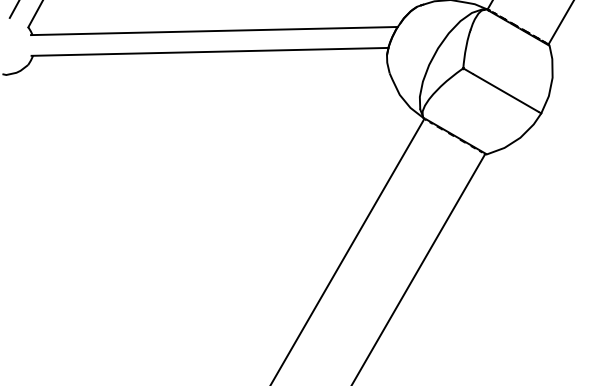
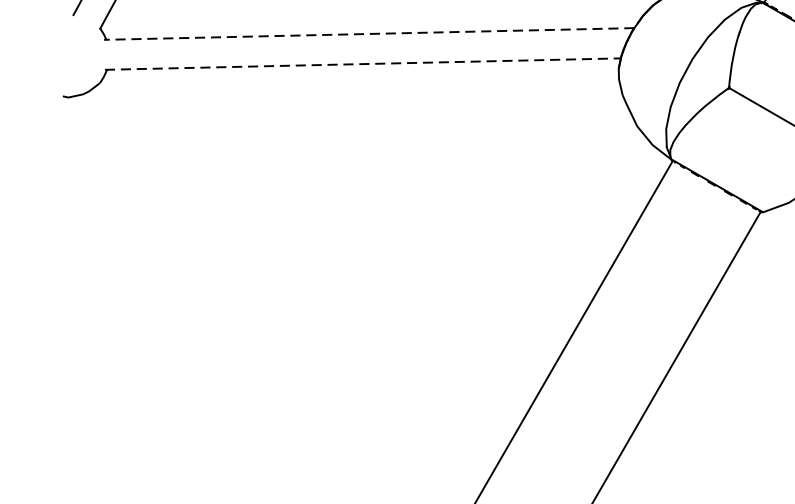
line: (213, 31) -> (367, 34), solid -> dashed
line: (210, 51) -> (363, 63), solid -> dashed

